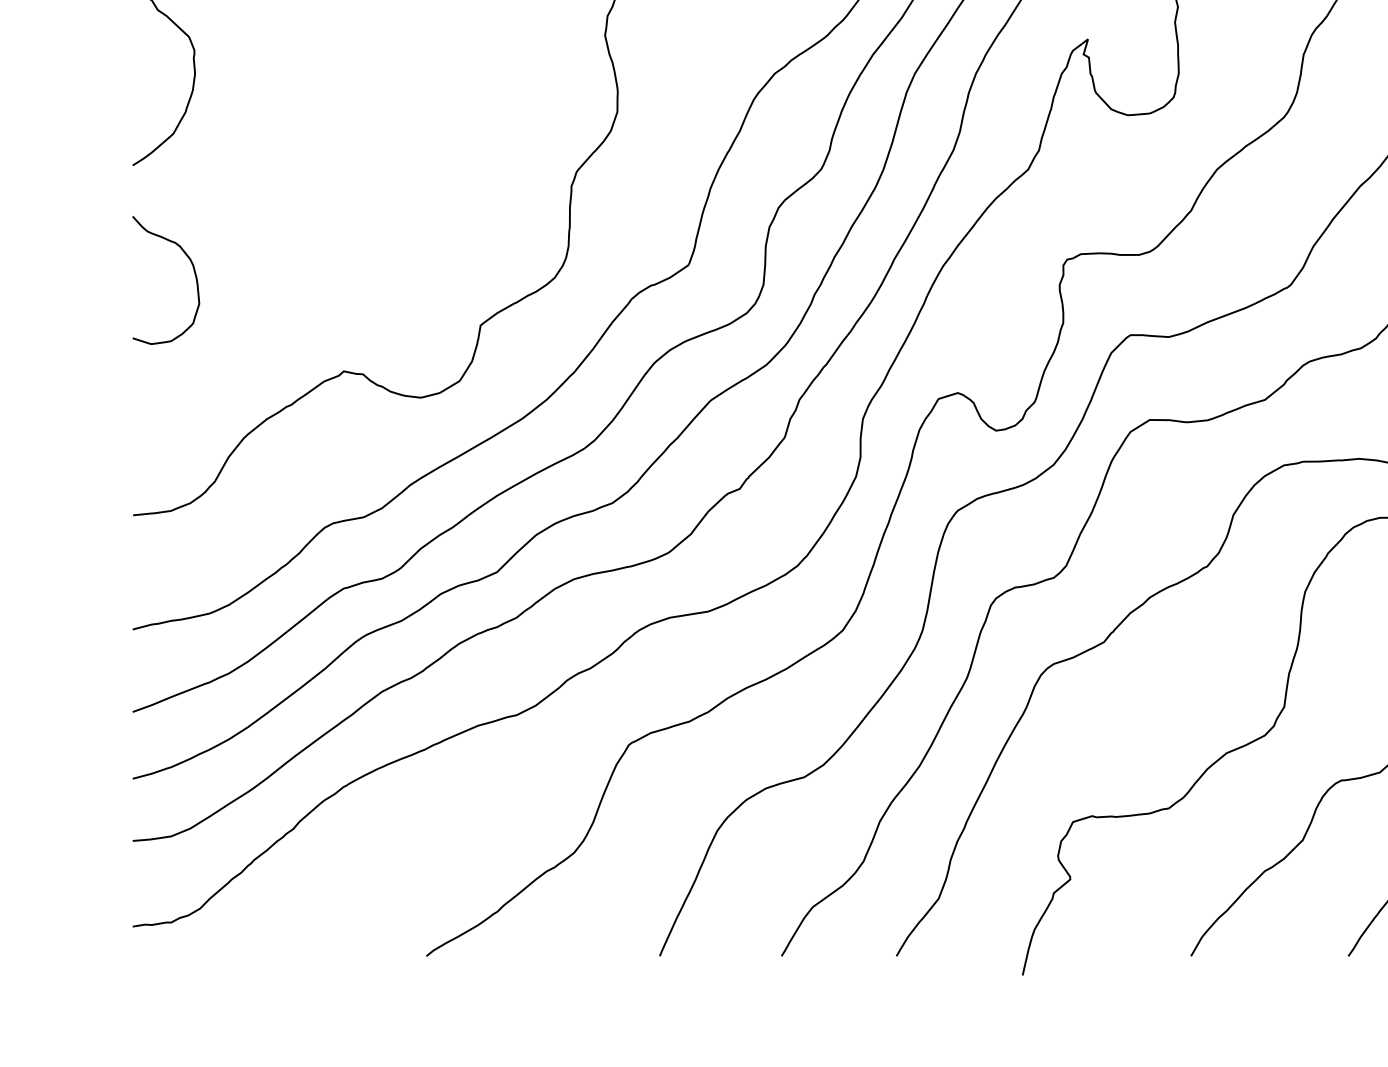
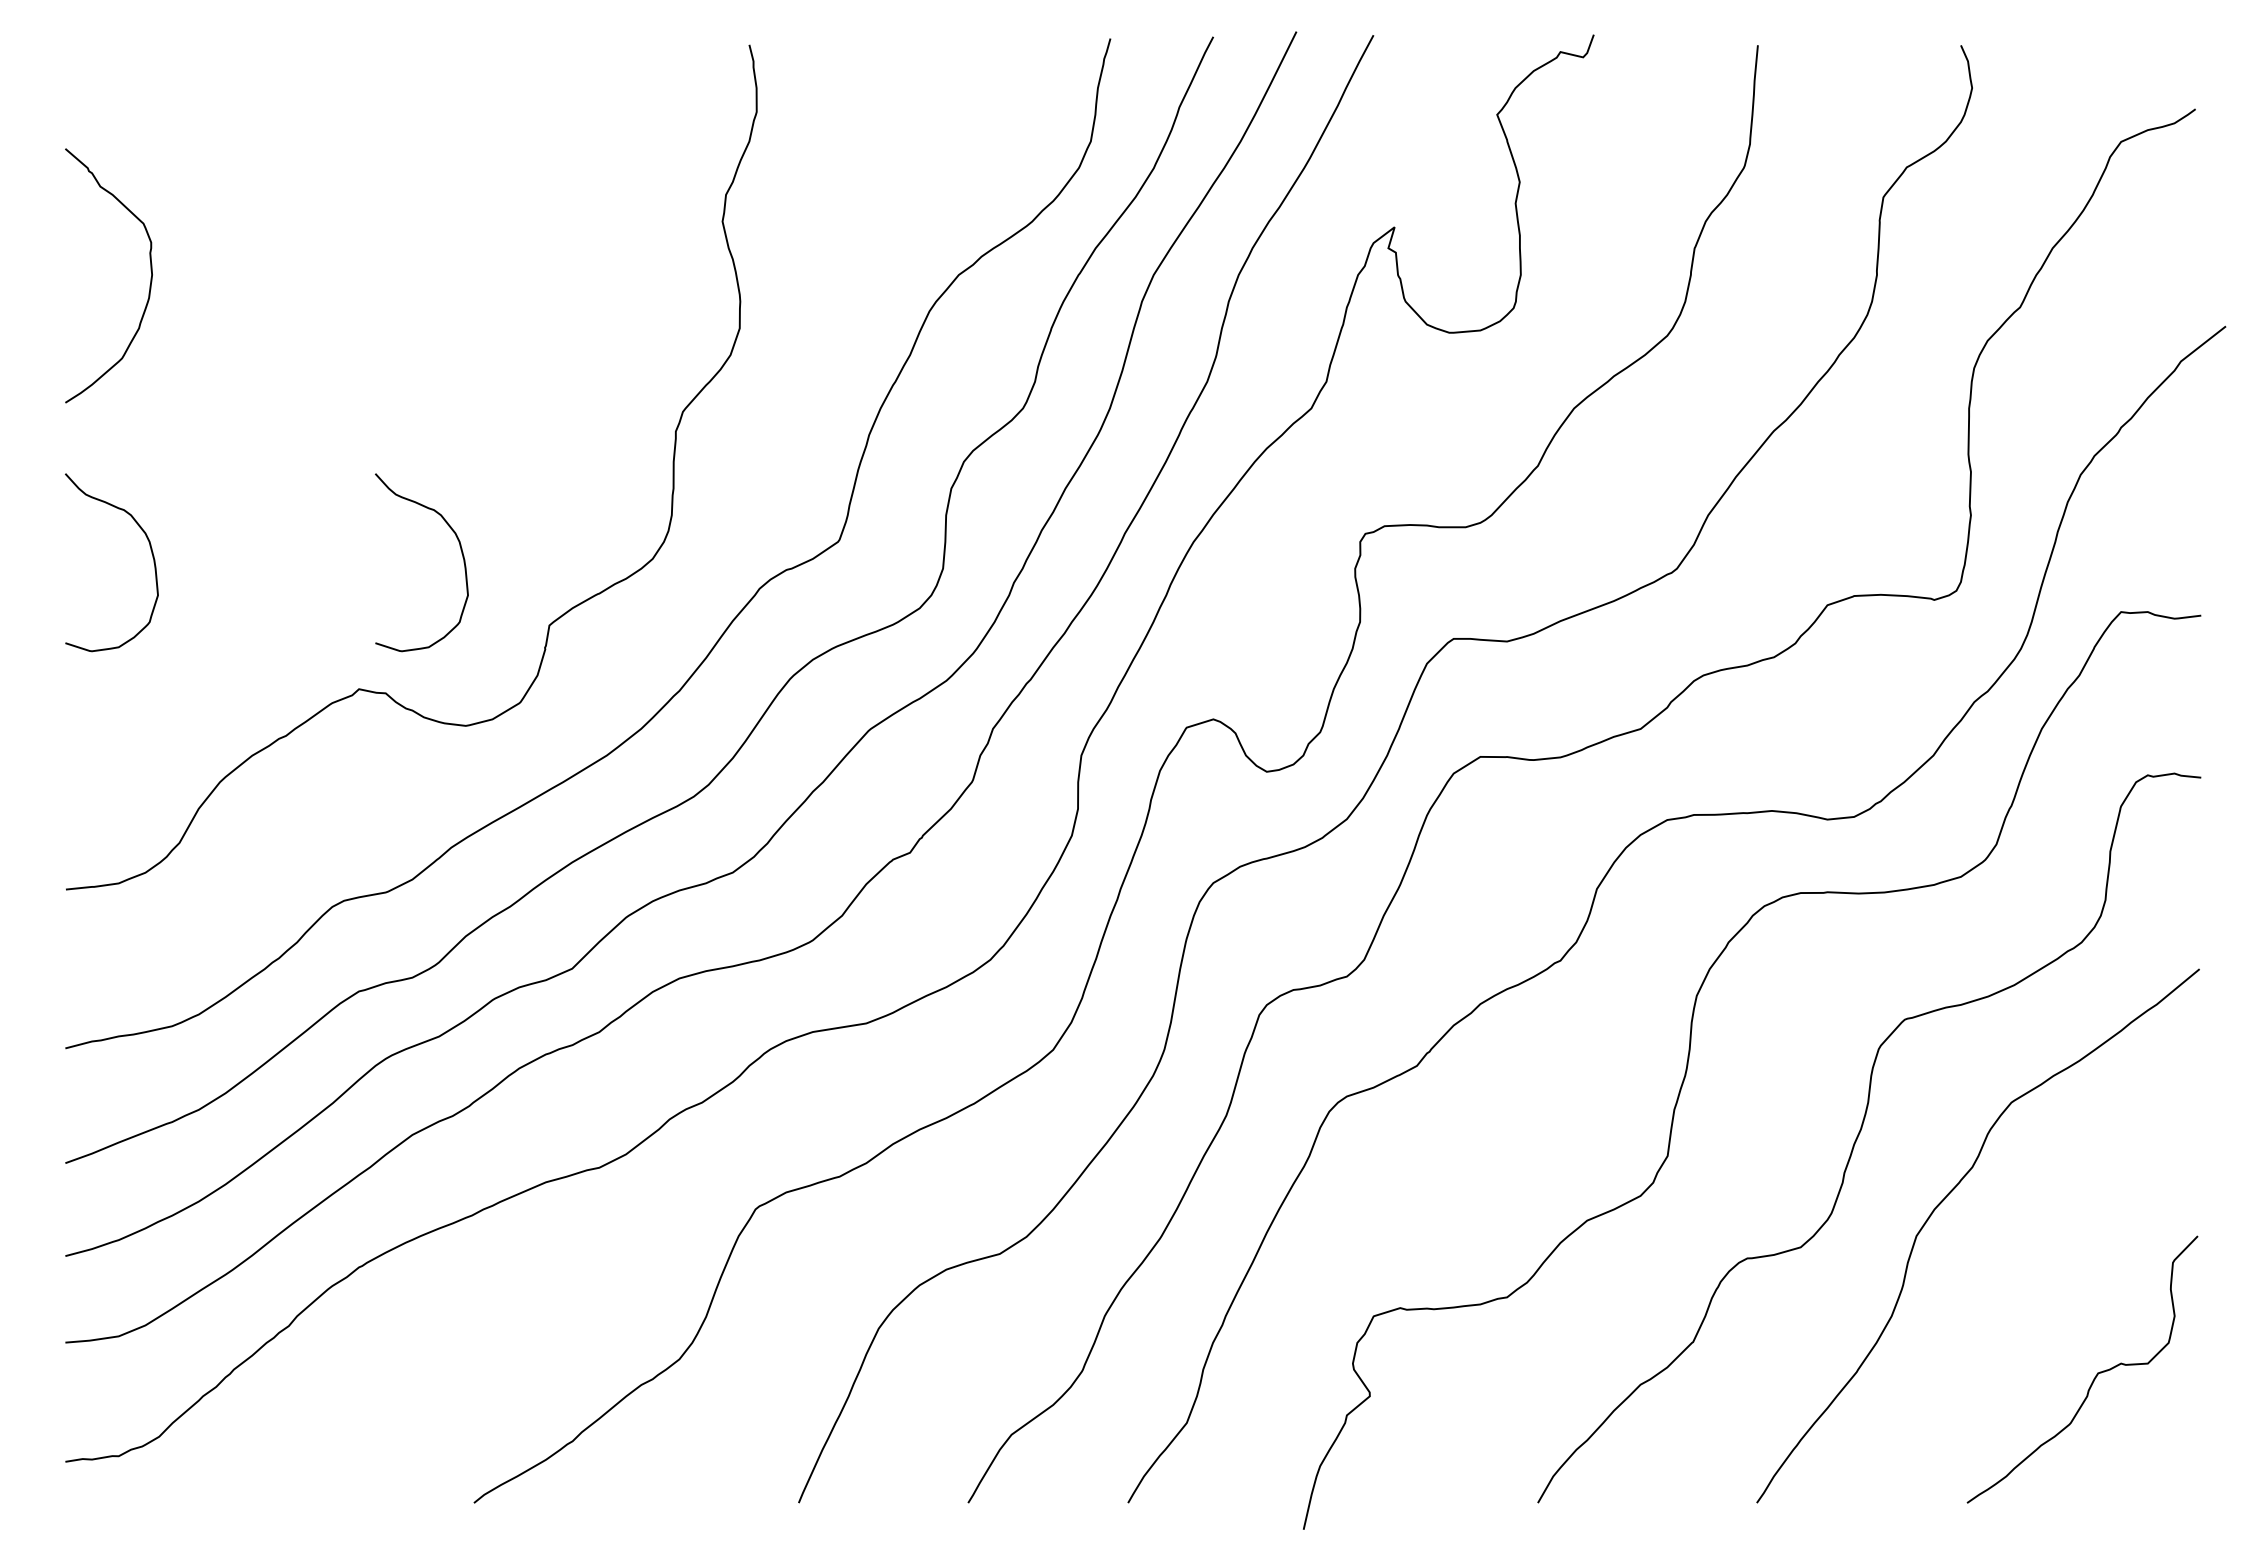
curve: (416, 271) -> (460, 550), added

